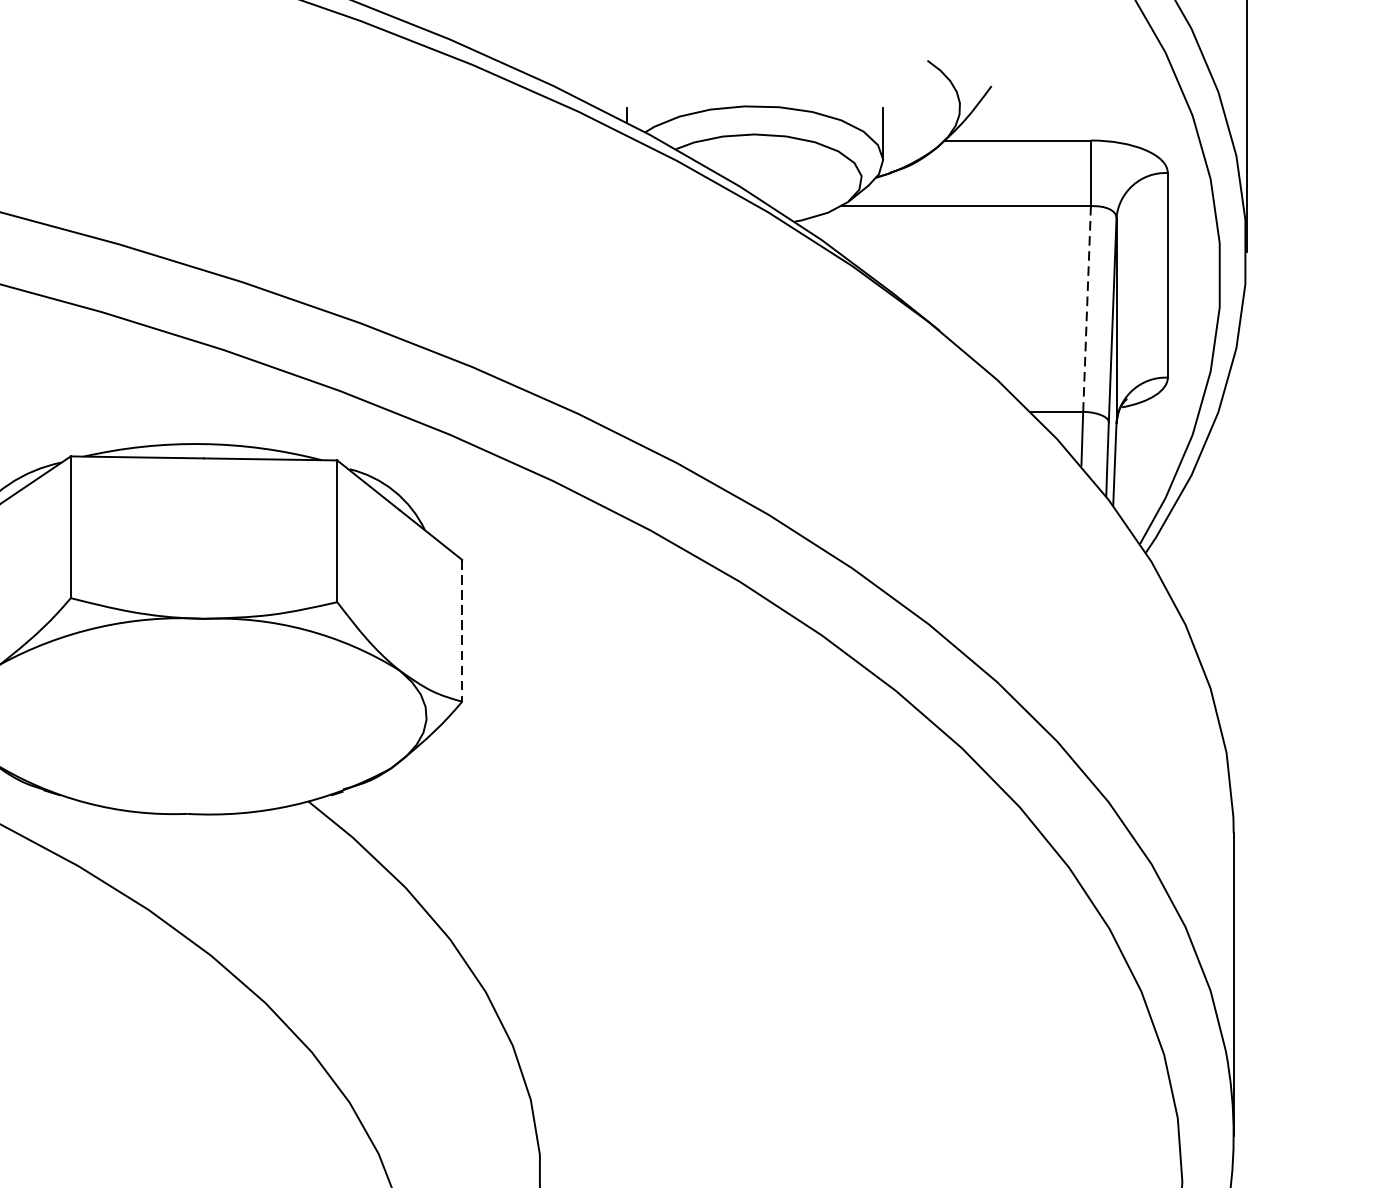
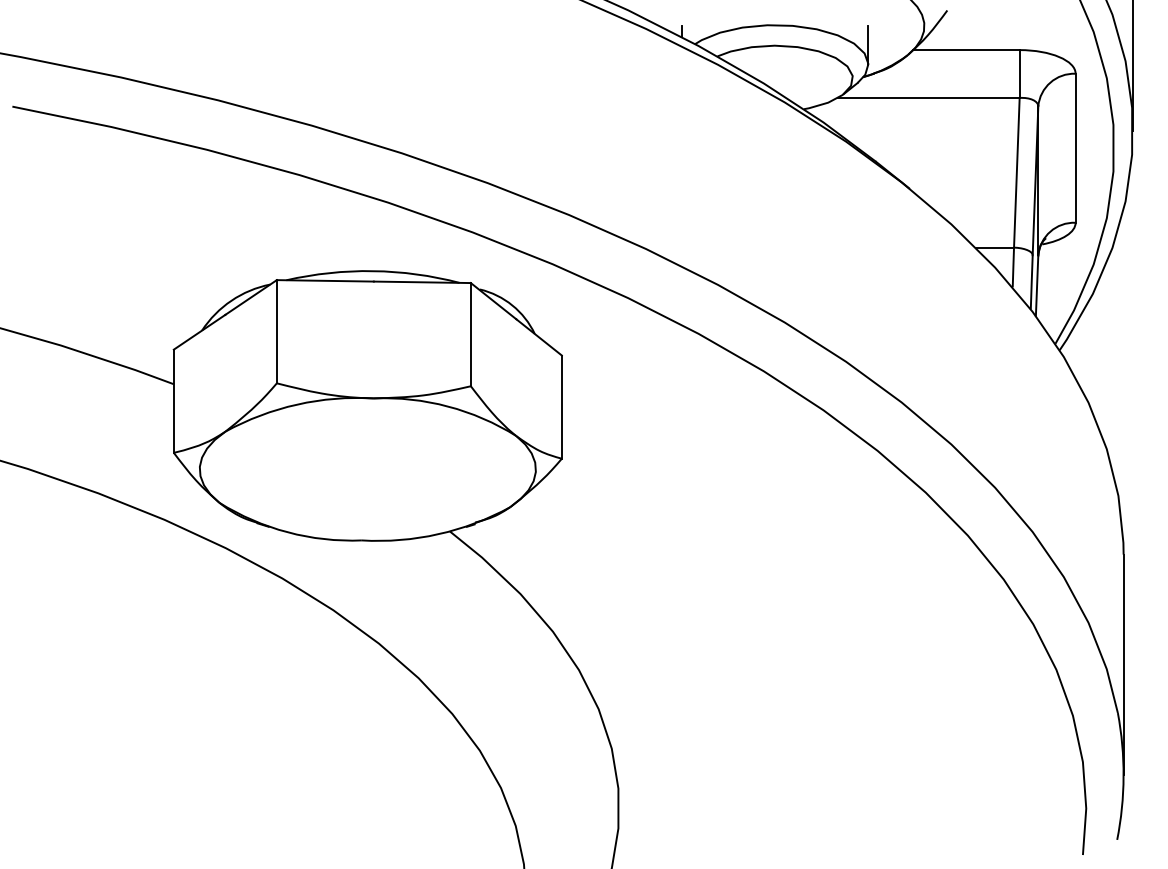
line: (1086, 308) -> (1016, 172), dashed -> solid
line: (461, 631) -> (561, 407), dashed -> solid

